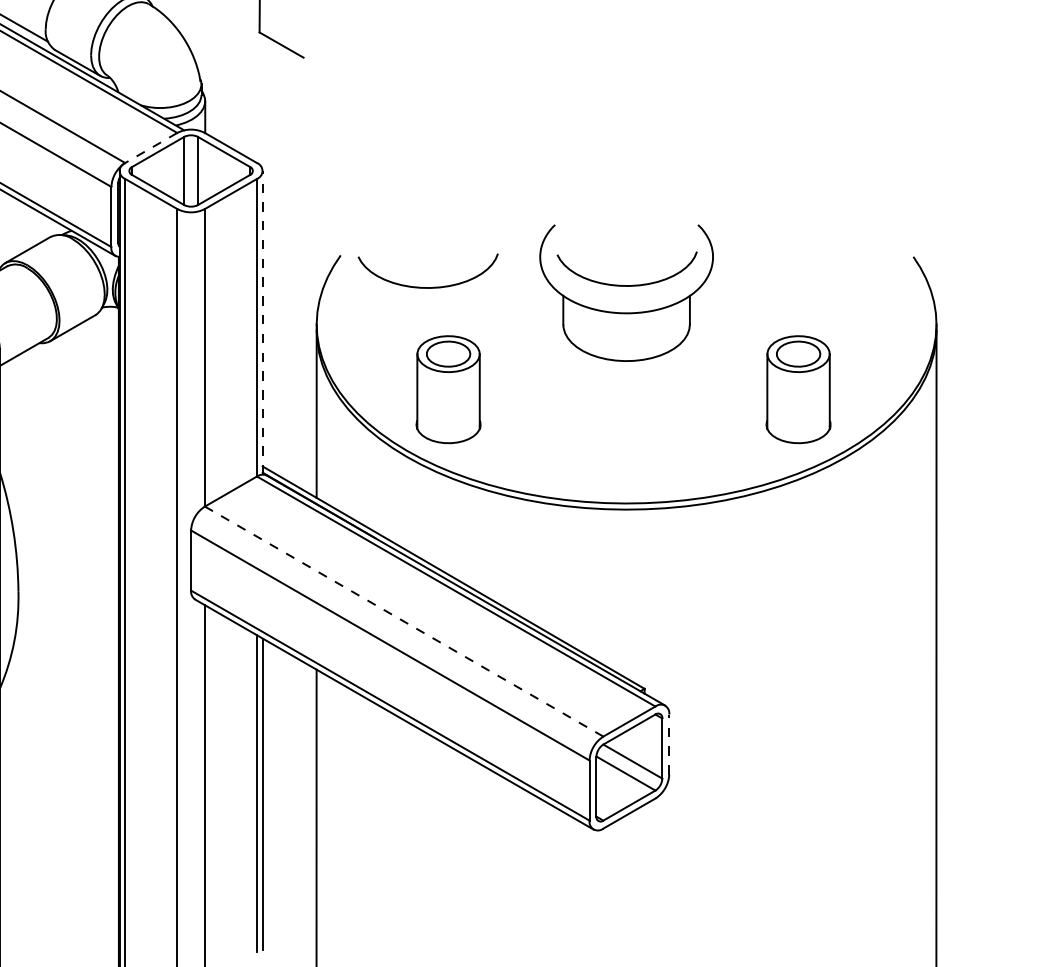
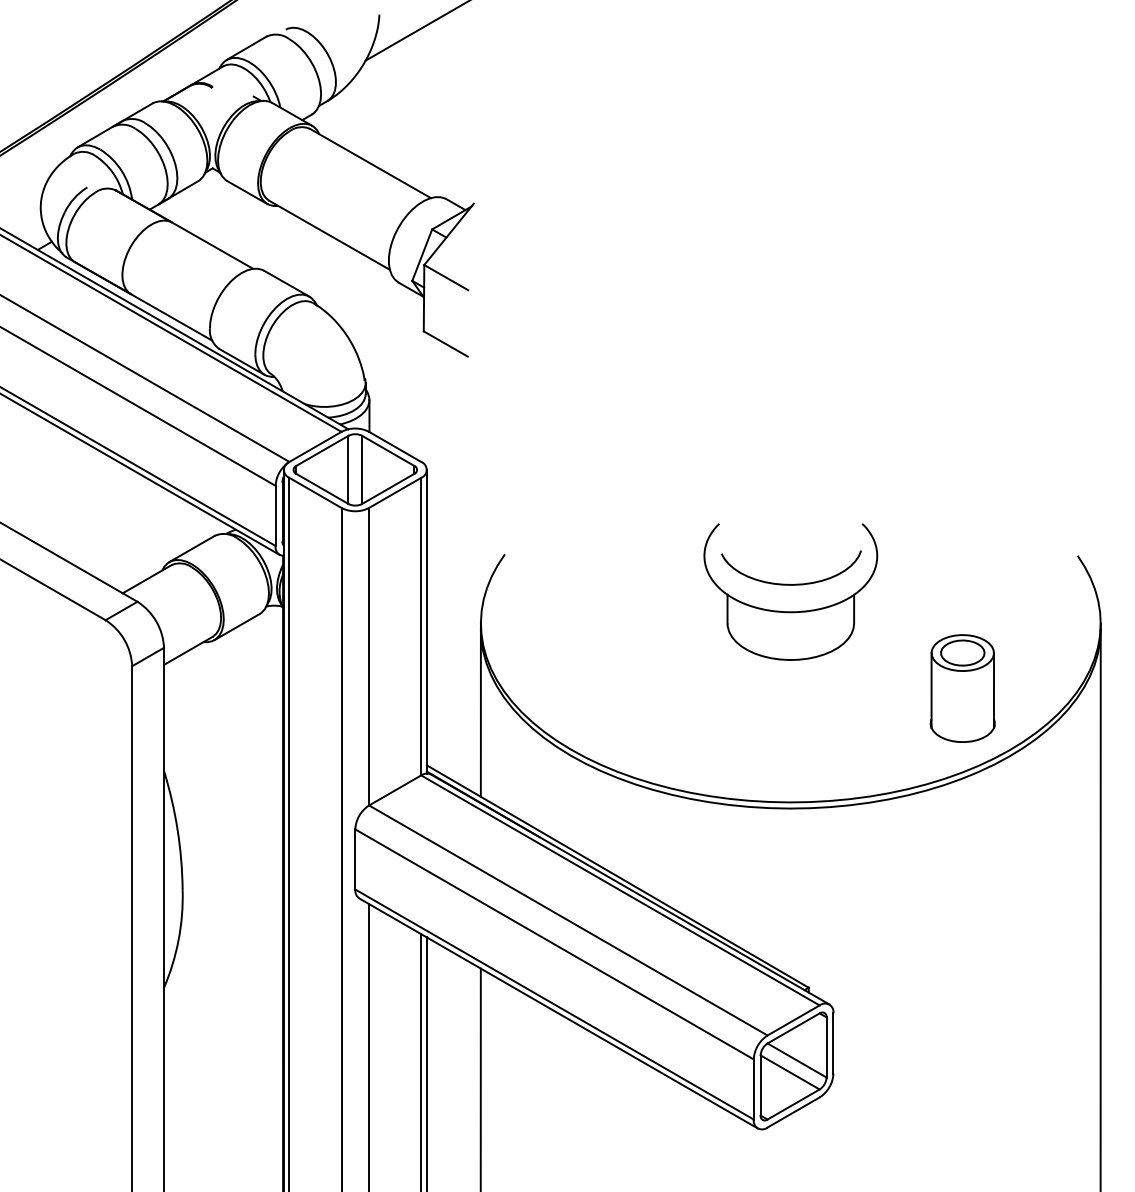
line: (151, 148) -> (315, 447), dashed -> solid
curve: (425, 286) -> (589, 585), removed
line: (262, 322) -> (426, 621), dashed -> solid
part: (448, 389) -> (612, 688), removed
line: (403, 621) -> (567, 920), dashed -> solid
line: (669, 743) -> (833, 1042), dashed -> solid

